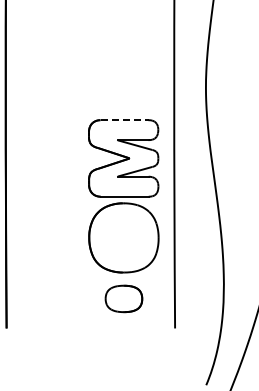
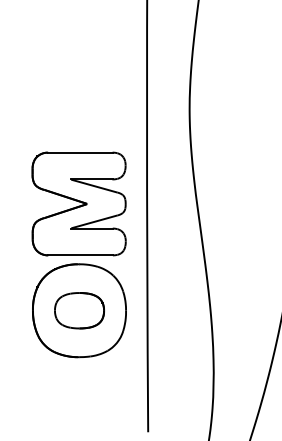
line: (125, 120) -> (81, 153), dashed -> solid
part: (123, 298) -> (78, 310), moved

